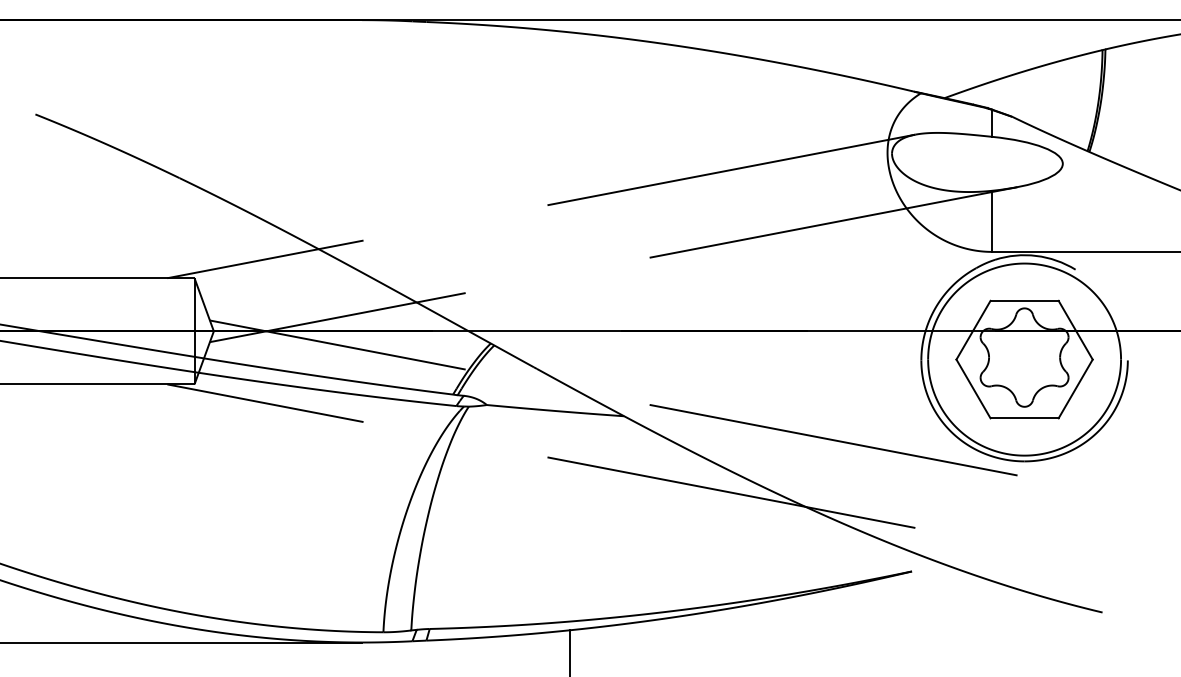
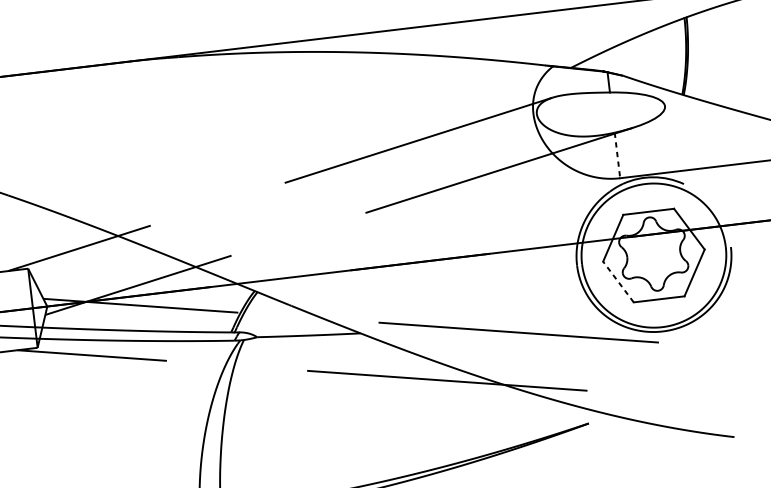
line: (992, 221) -> (617, 155), solid -> dashed
line: (973, 388) -> (618, 281), solid -> dashed

